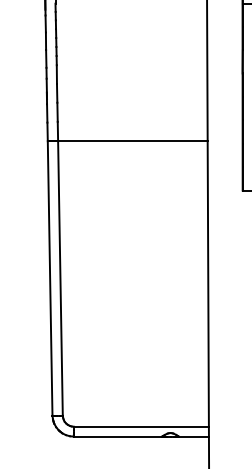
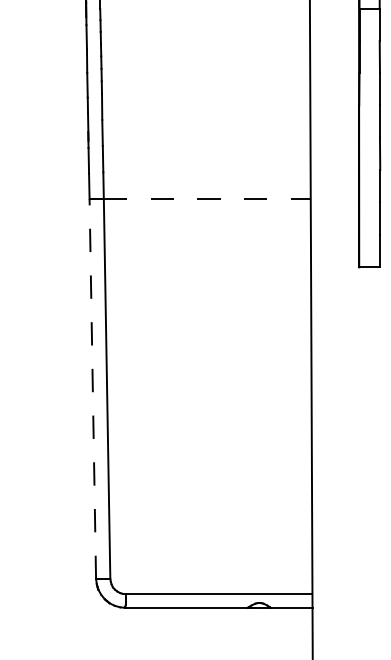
line: (133, 141) -> (207, 199), solid -> dashed
line: (49, 278) -> (92, 389), solid -> dashed

